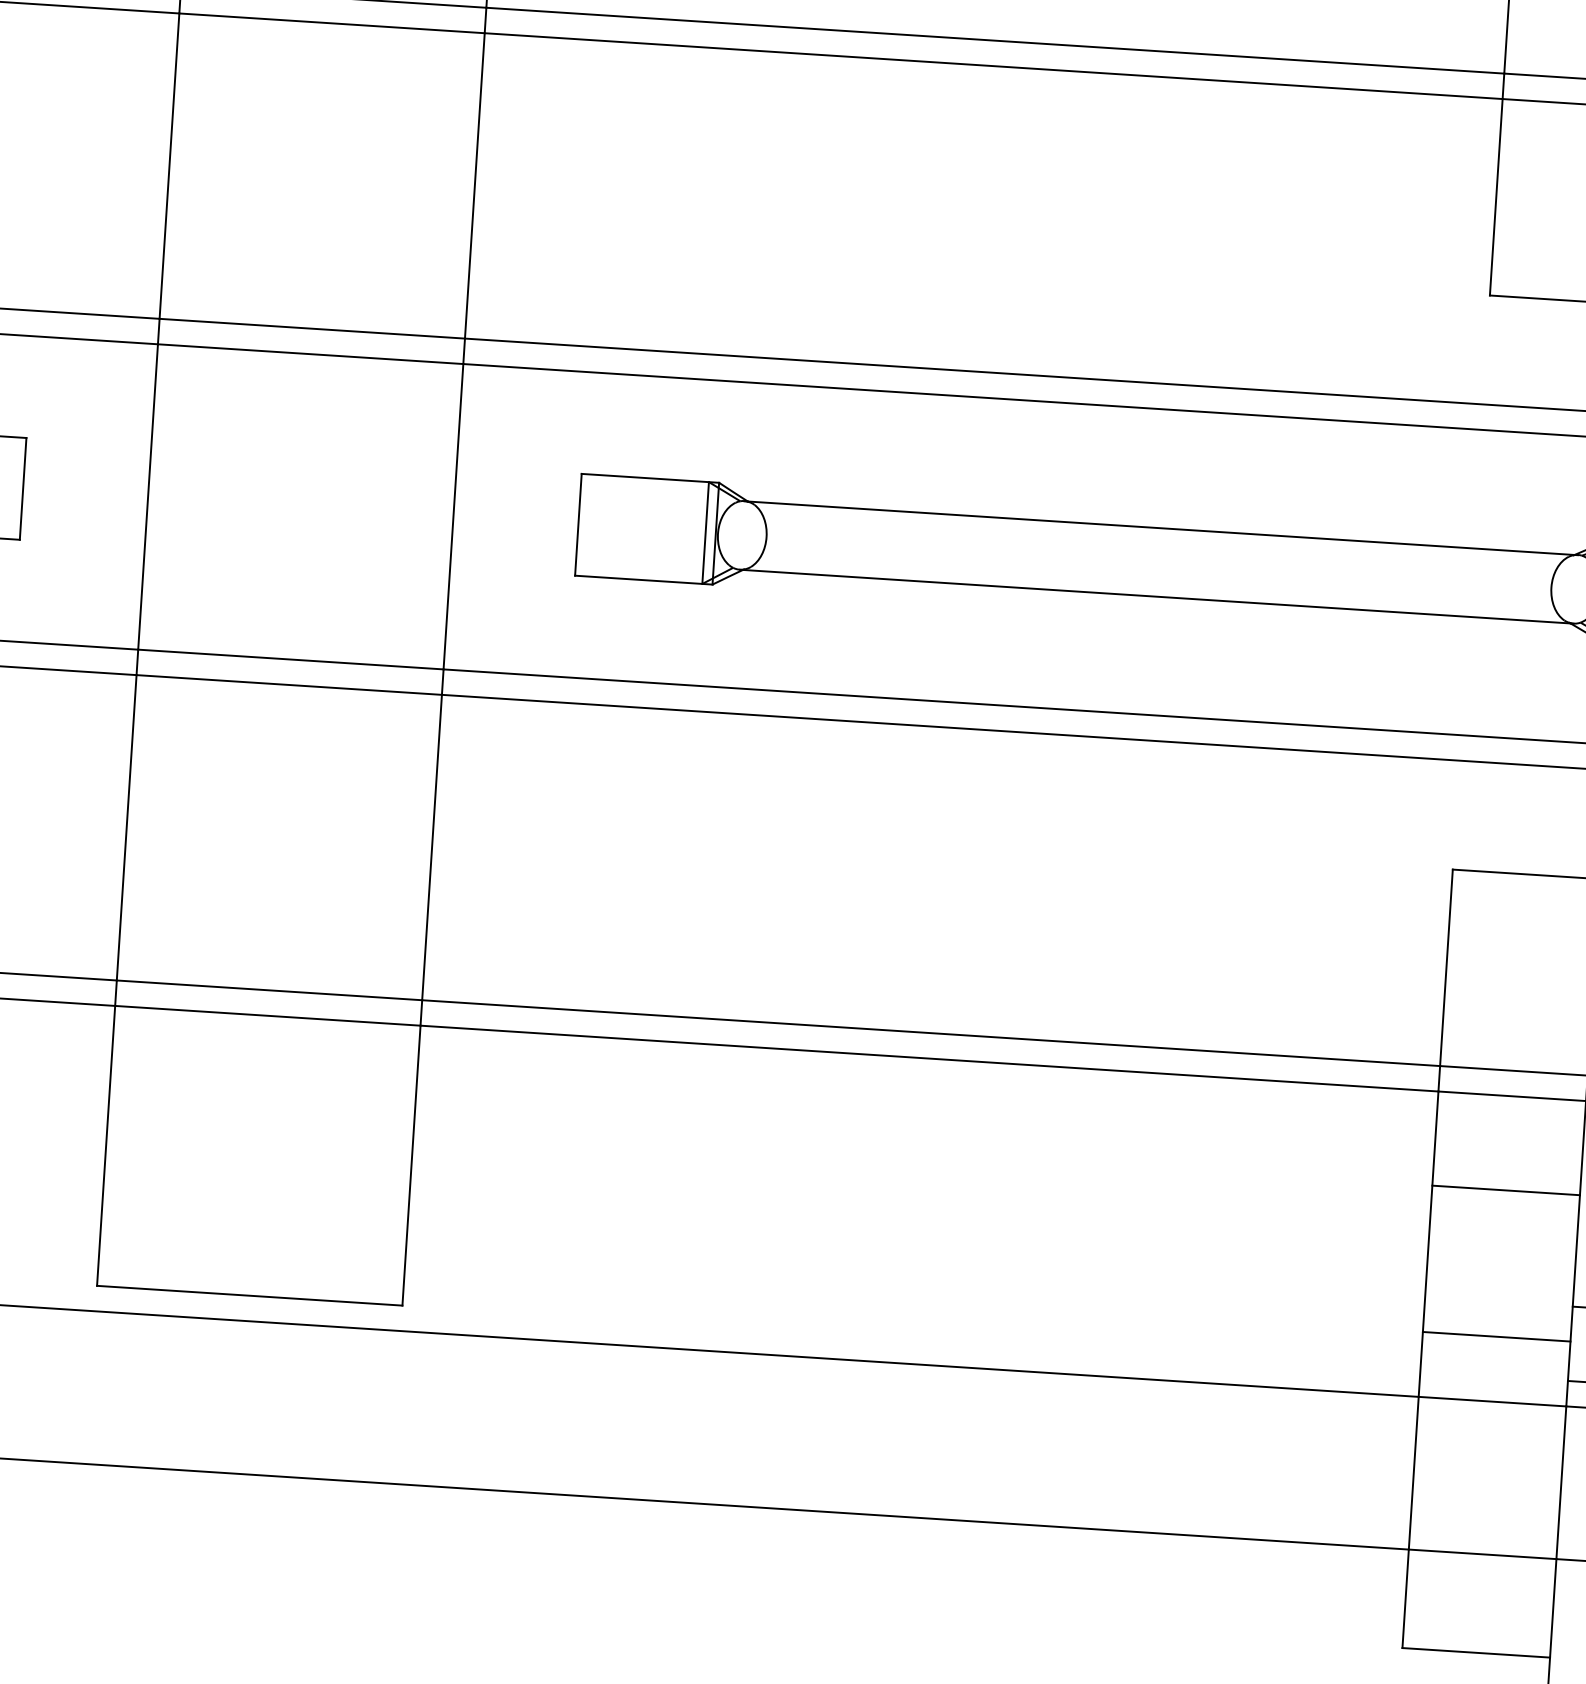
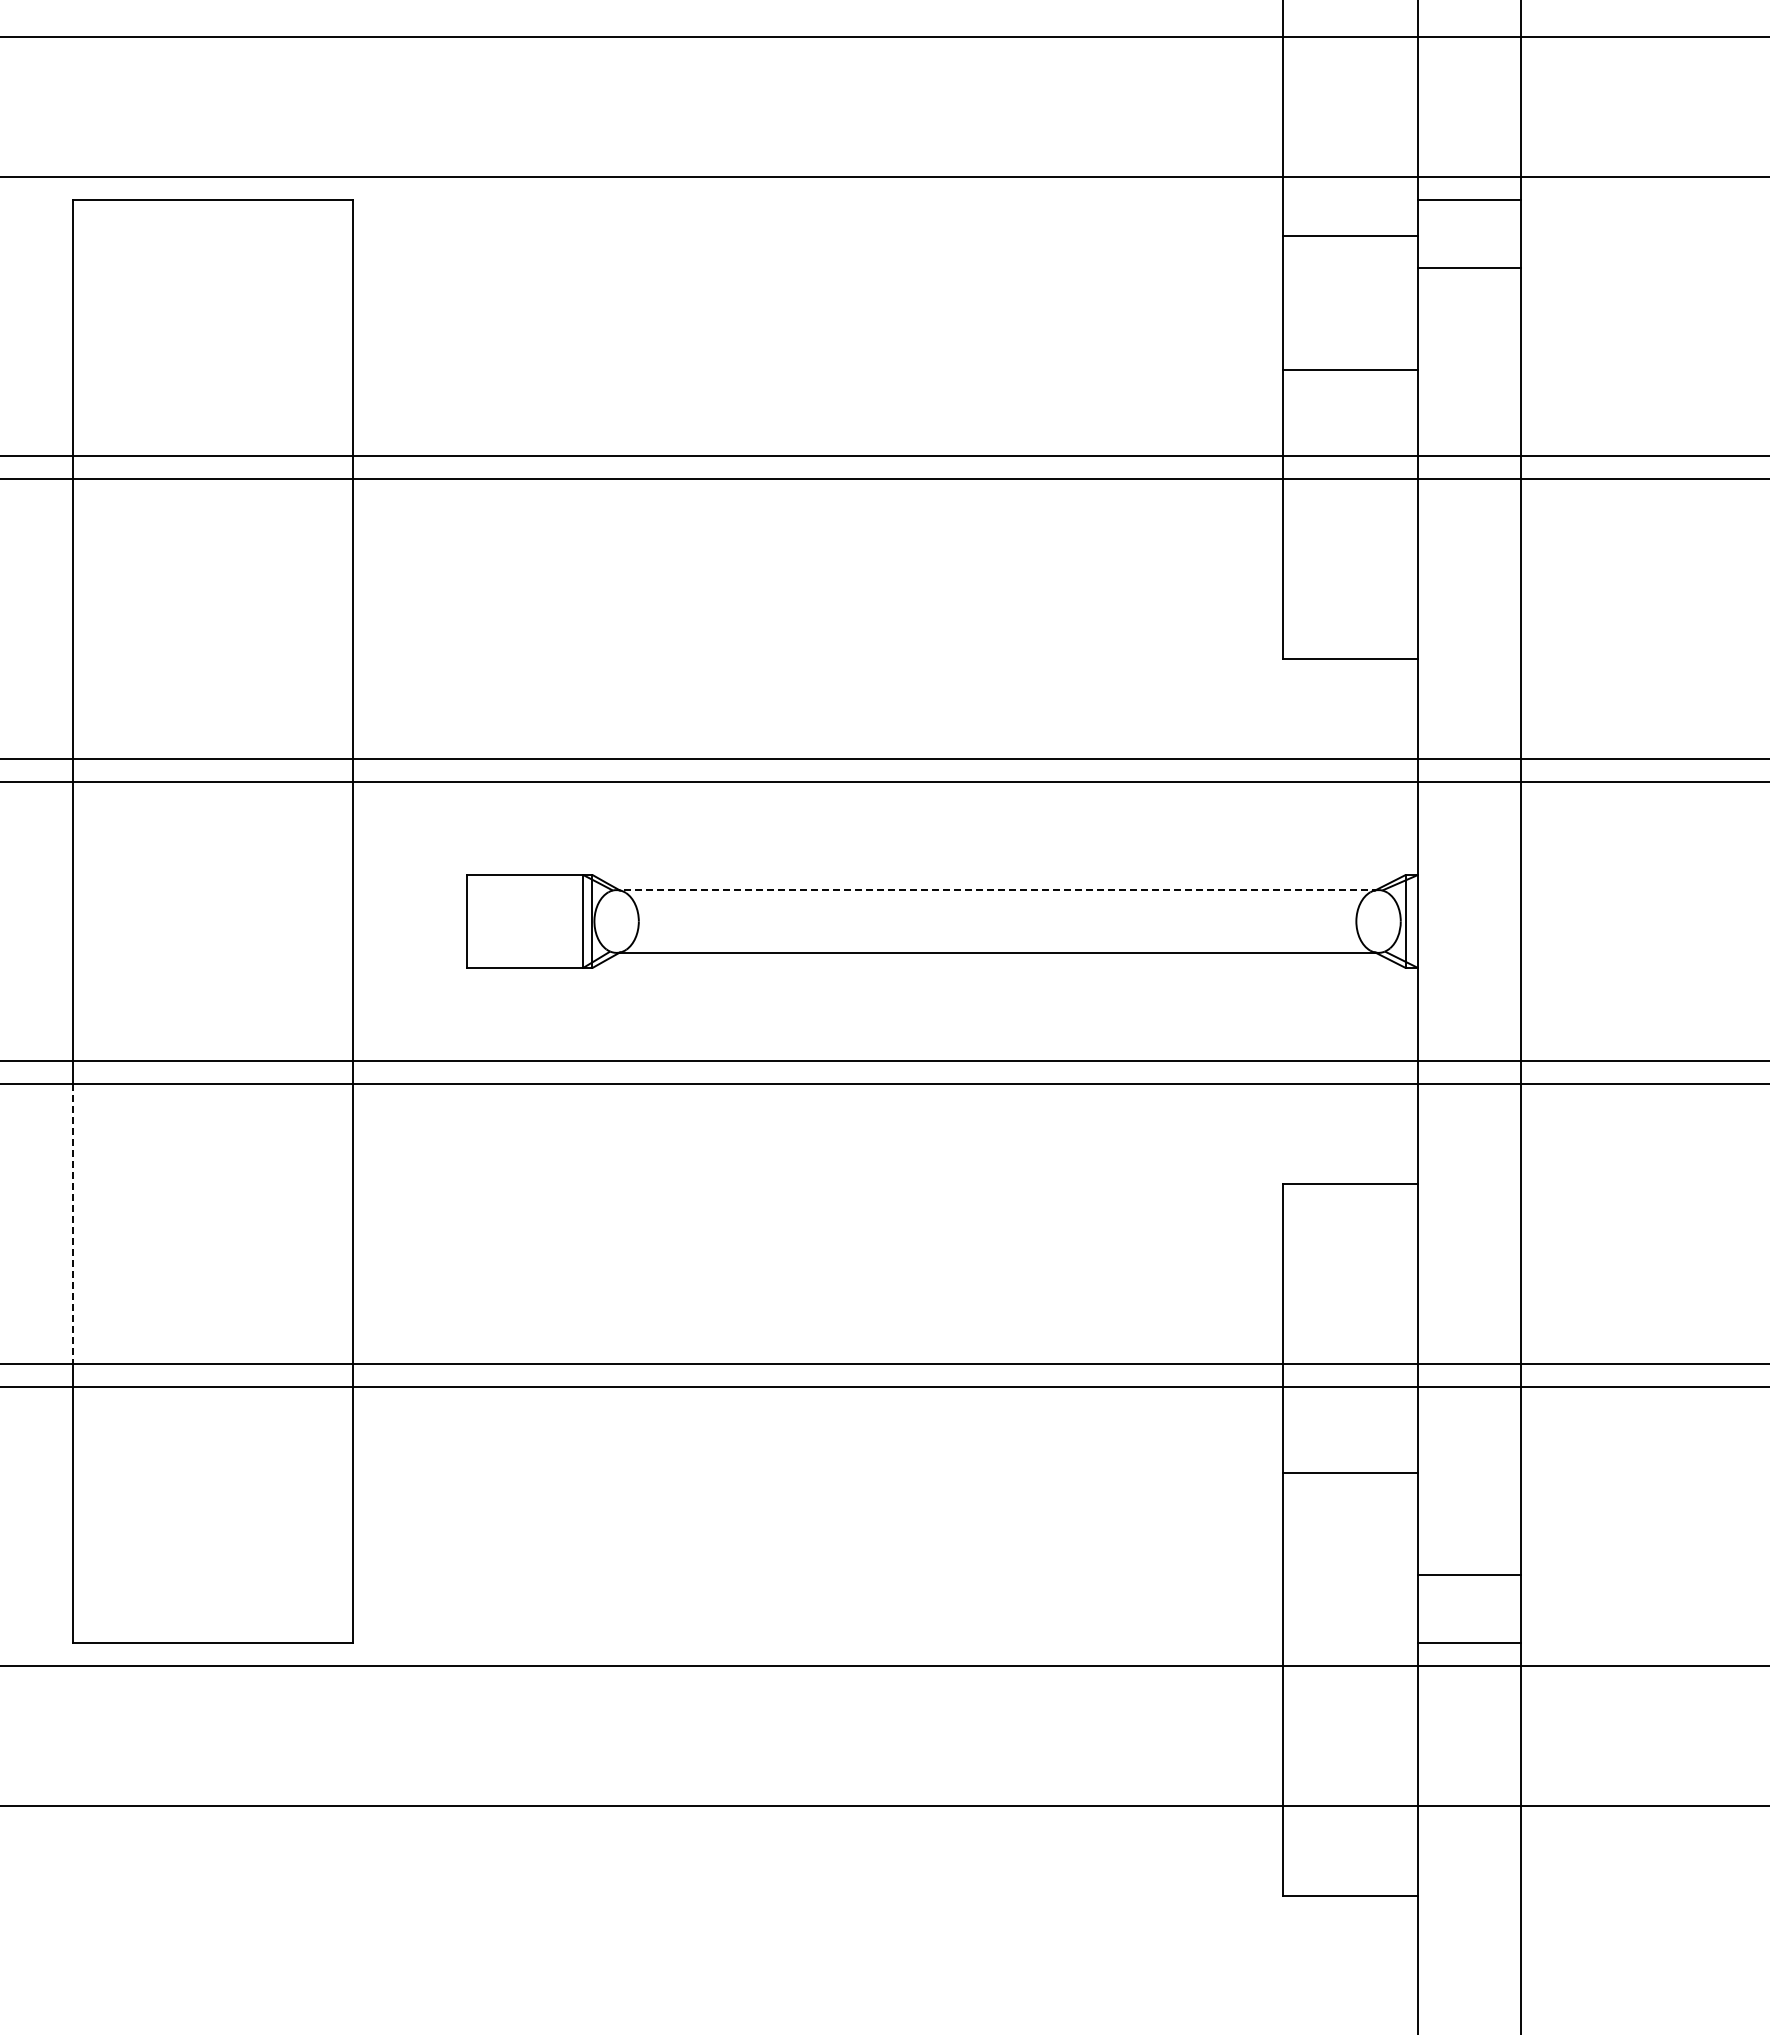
line: (1161, 528) -> (997, 890), solid -> dashed
line: (126, 827) -> (73, 1223), solid -> dashed
line: (1496, 1336) -> (1350, 1606), removed

